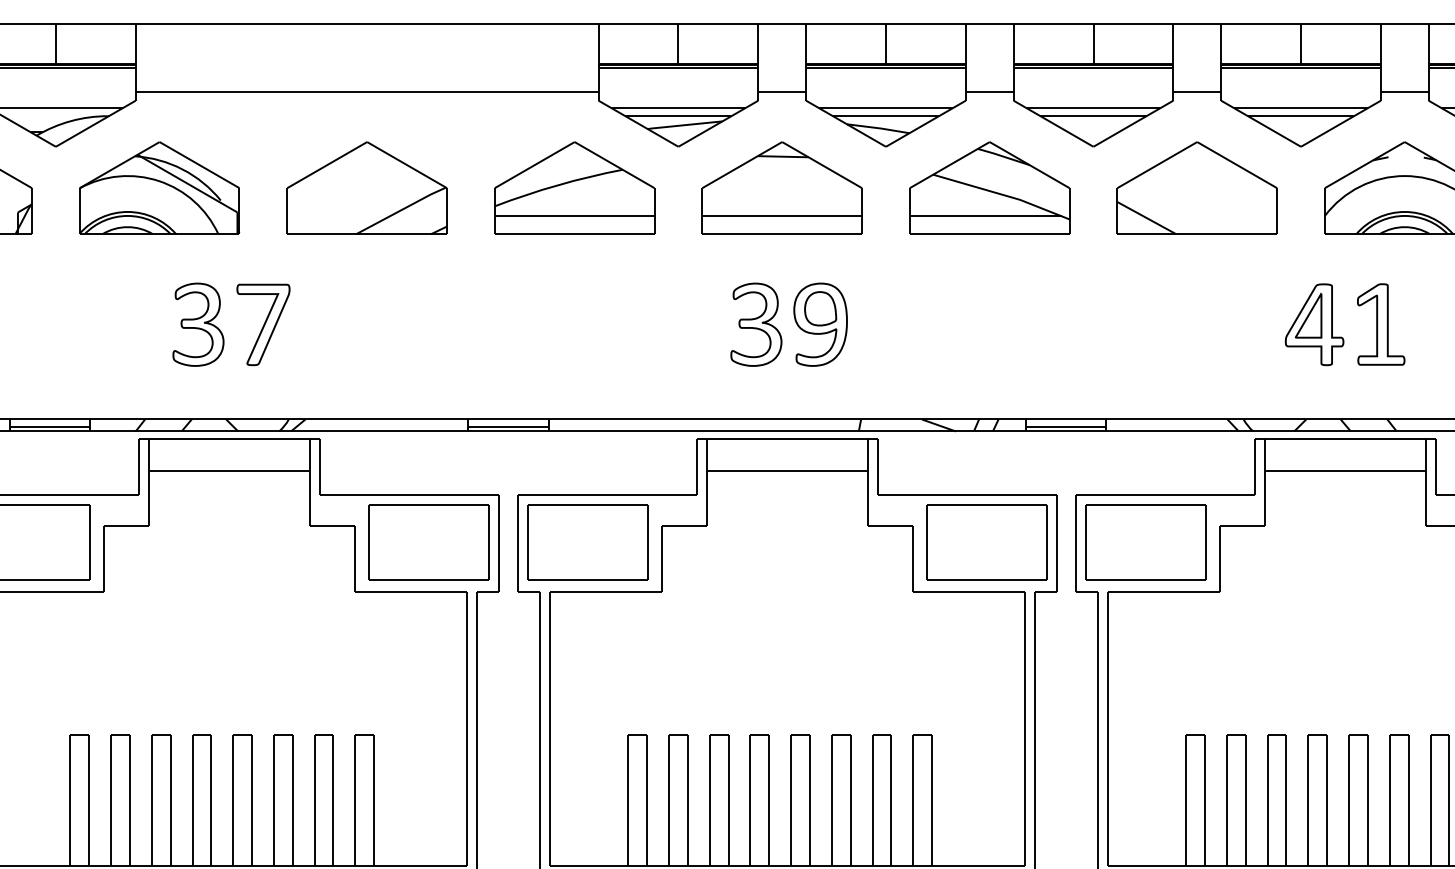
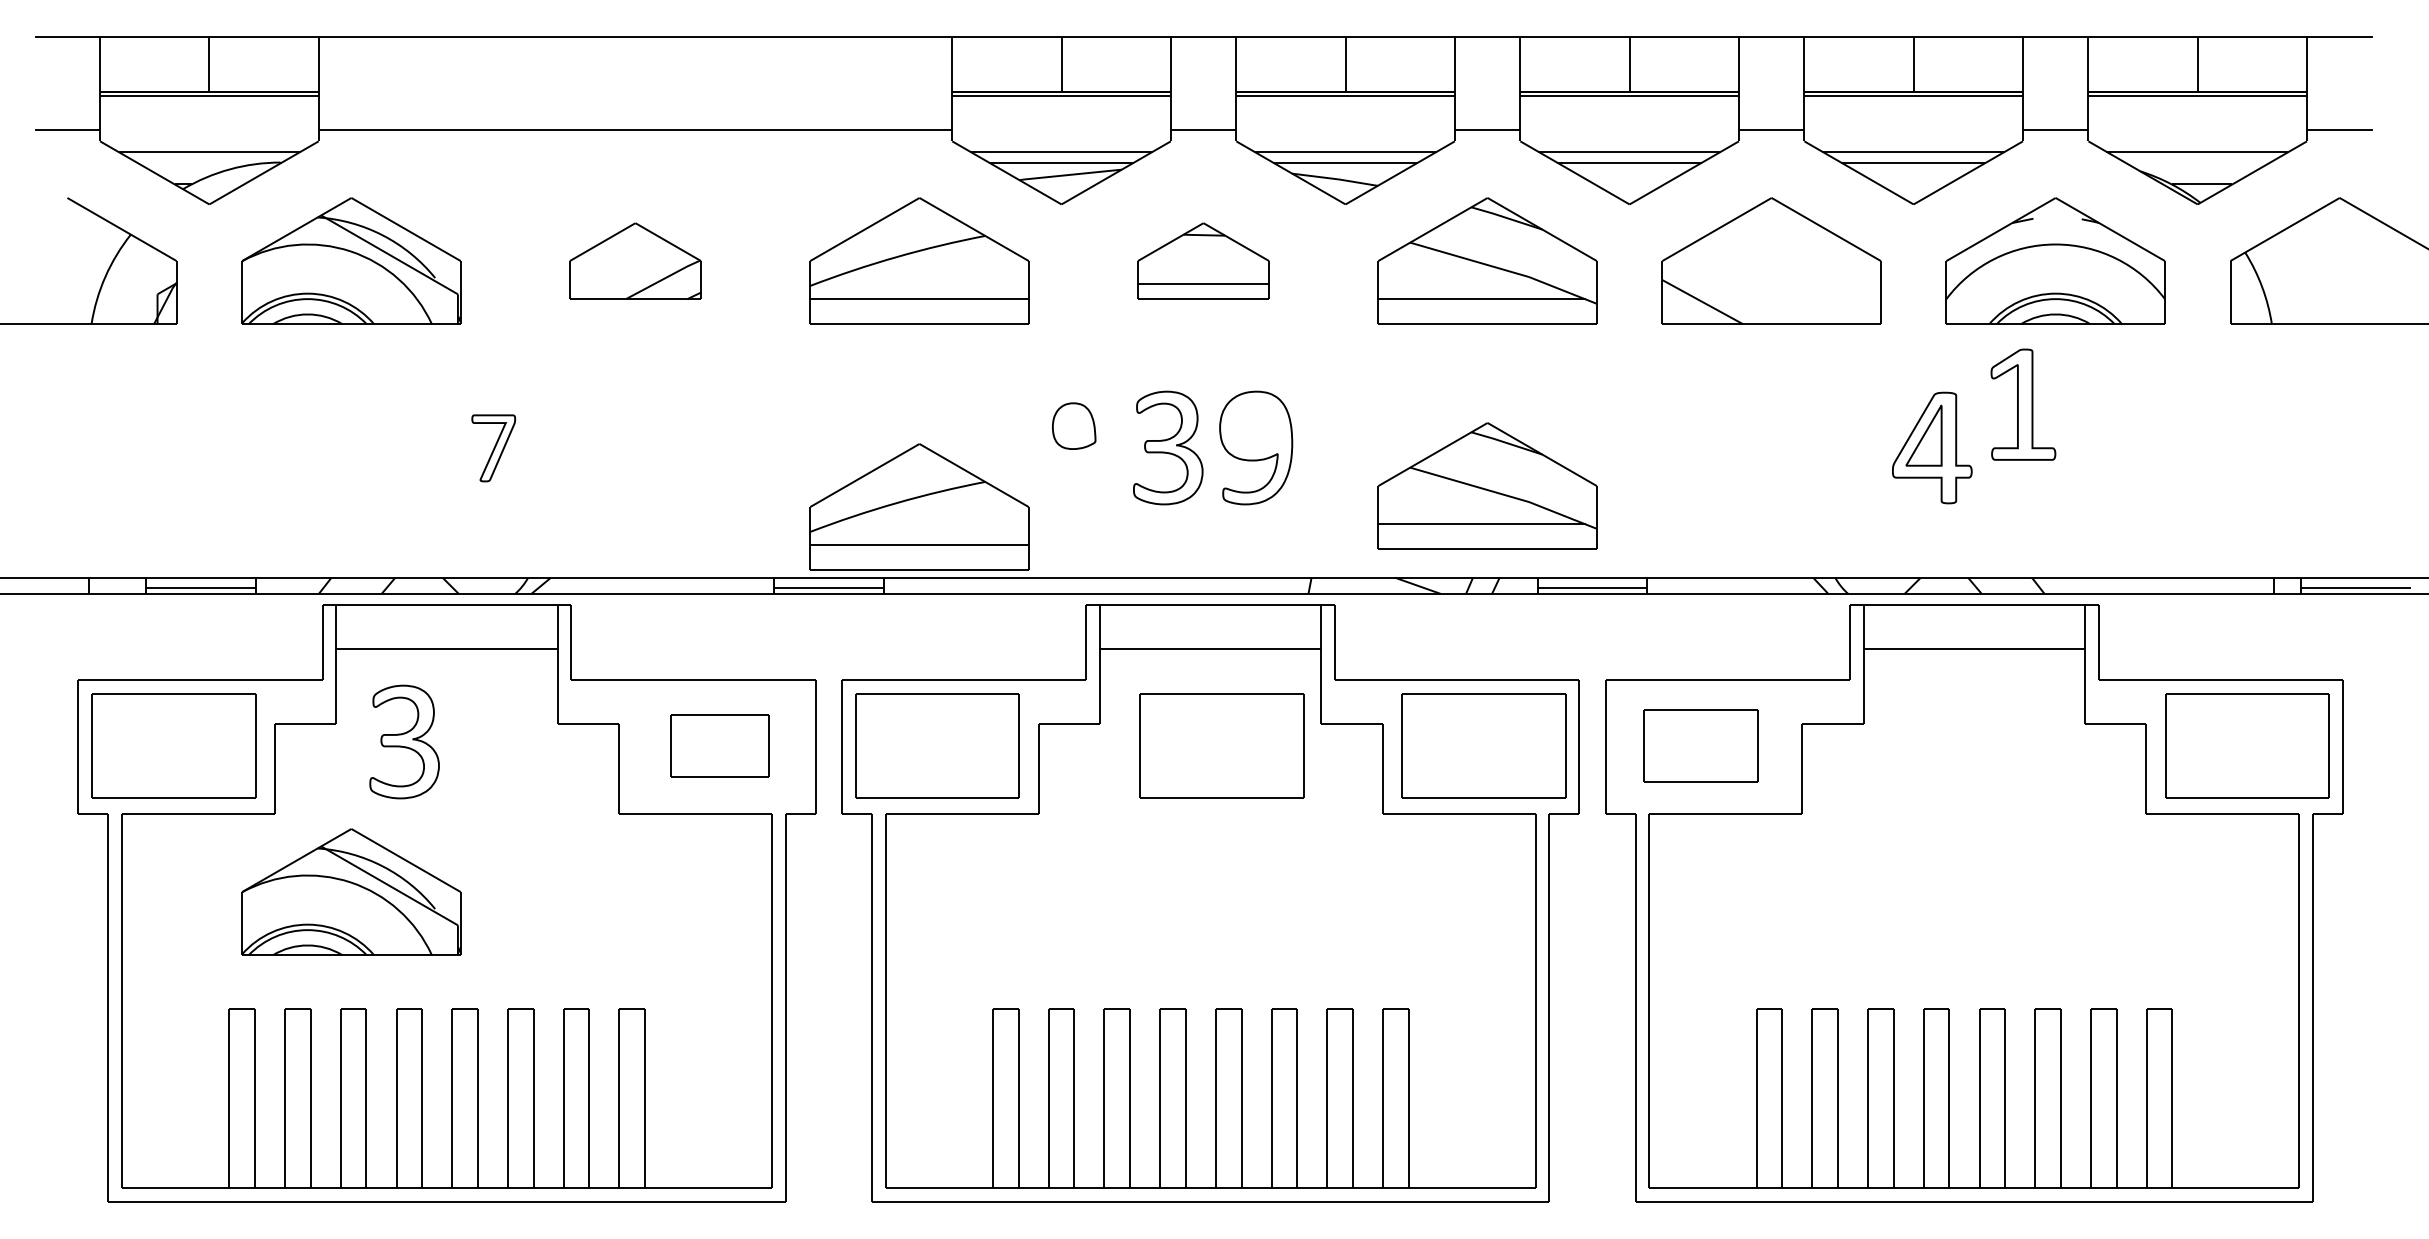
part: (367, 187) -> (635, 260), size x0.6
part: (782, 187) -> (1203, 260), size x0.6
part: (820, 308) -> (1074, 425), moved
part: (198, 324) -> (404, 741), moved
part: (1381, 324) -> (2023, 404), moved
part: (263, 325) -> (493, 448), size x0.6
part: (989, 352) -> (1487, 485), added
part: (574, 367) -> (919, 506), added
part: (428, 542) -> (719, 745), size x0.6
part: (795, 542) -> (1221, 745), added
part: (1145, 542) -> (1700, 745), size x0.7
part: (159, 648) -> (351, 891), added

